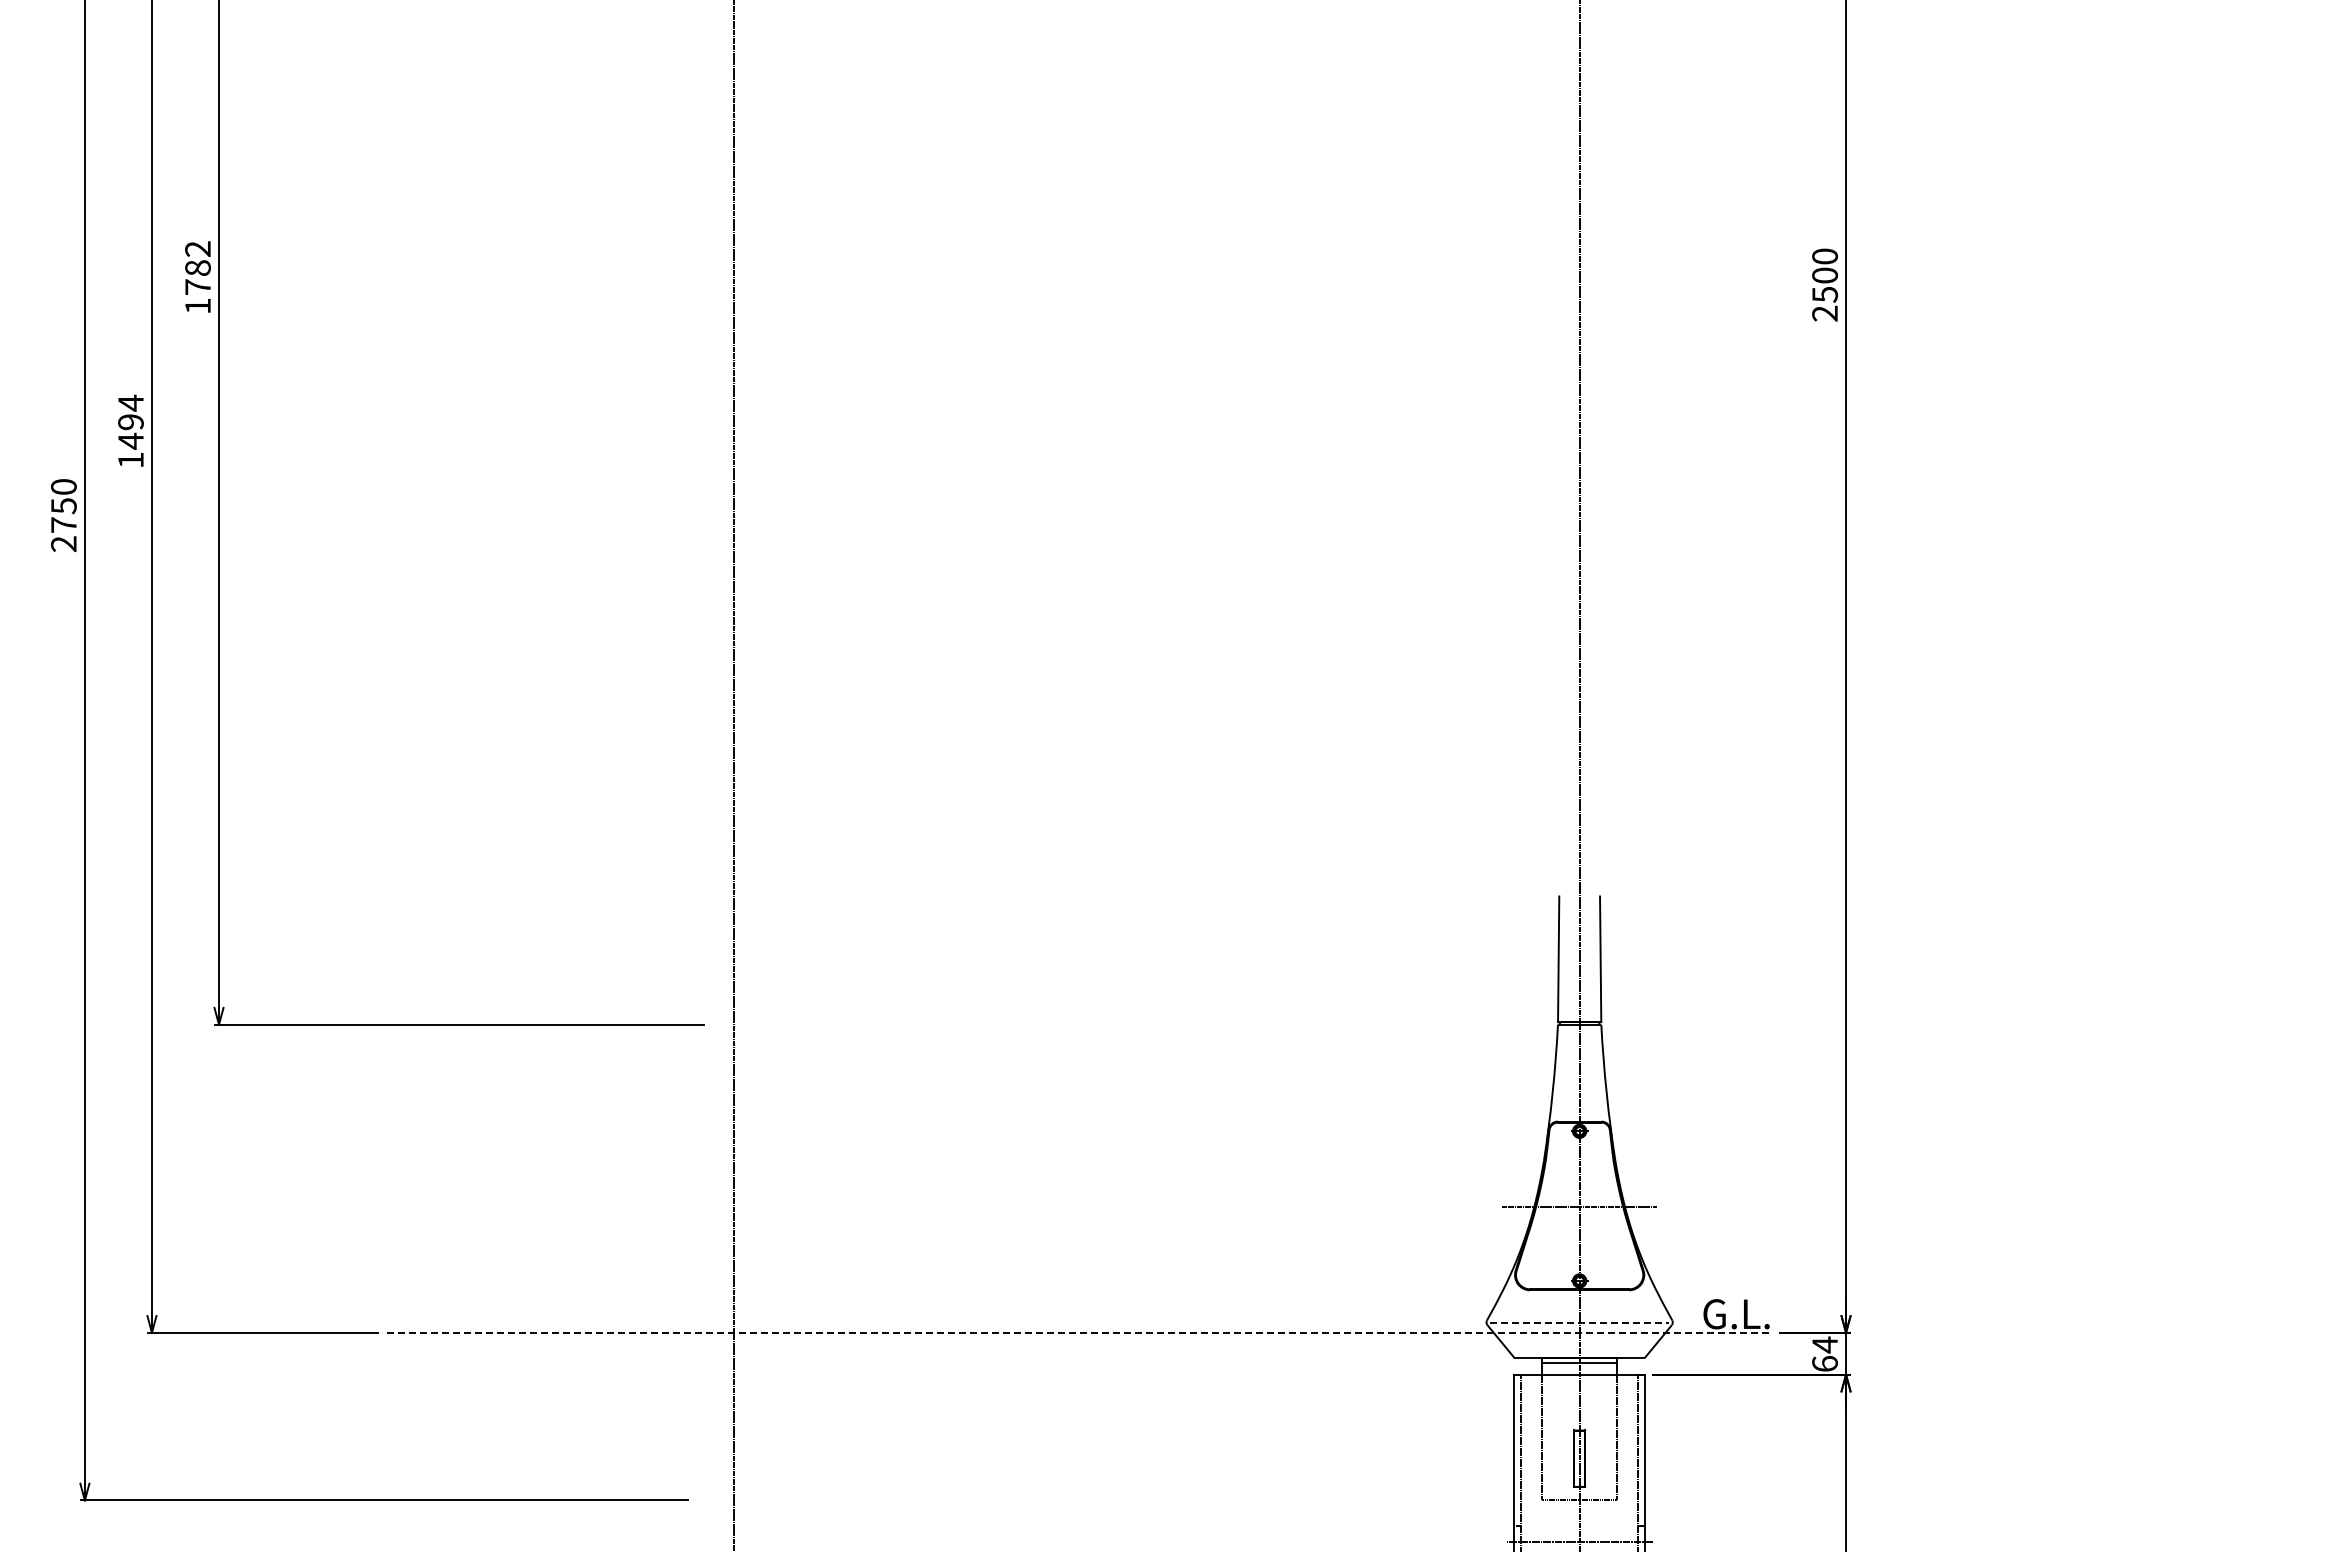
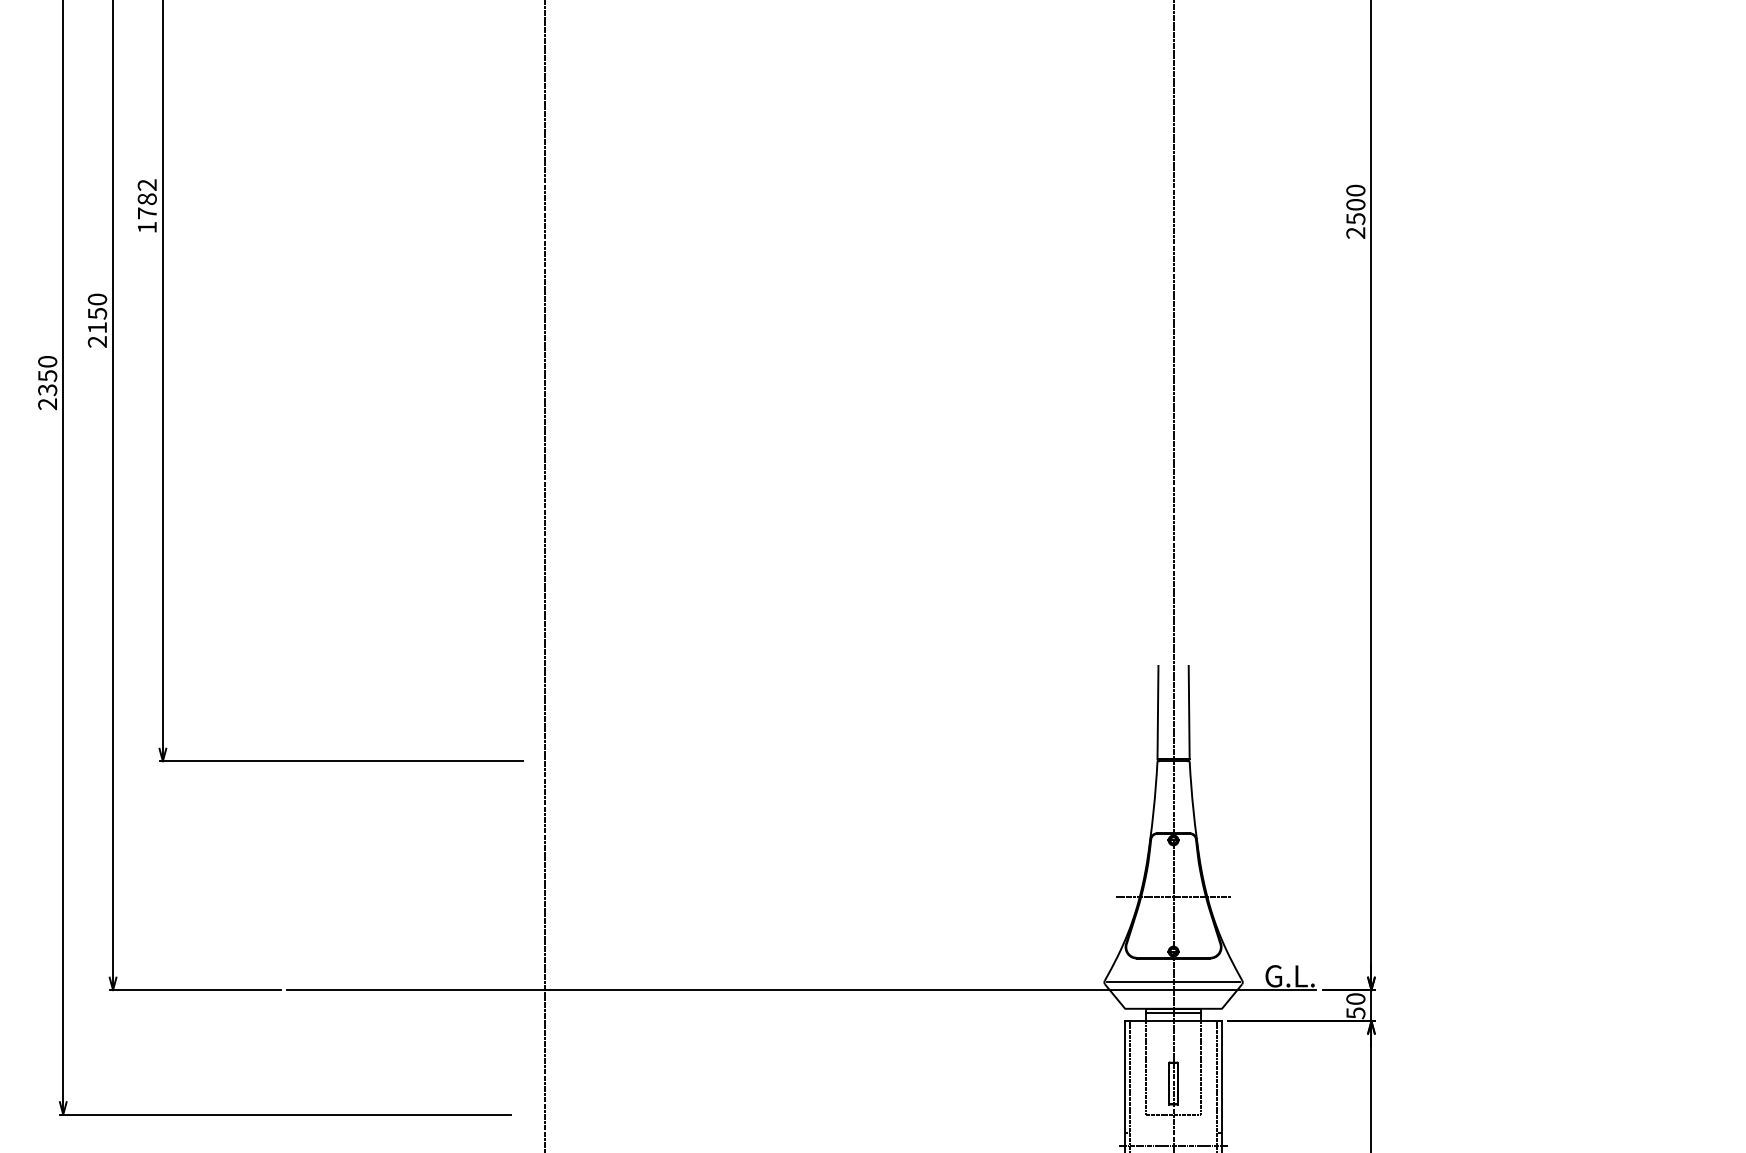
text: (130, 431) -> (97, 320), 1494 -> 2150
text: (63, 525) -> (47, 390), 2750 -> 2350
line: (1580, 1322) -> (1174, 982), dashed -> solid
line: (1079, 1332) -> (802, 989), dashed -> solid
text: (1825, 1354) -> (1356, 1006), 64 -> 50

